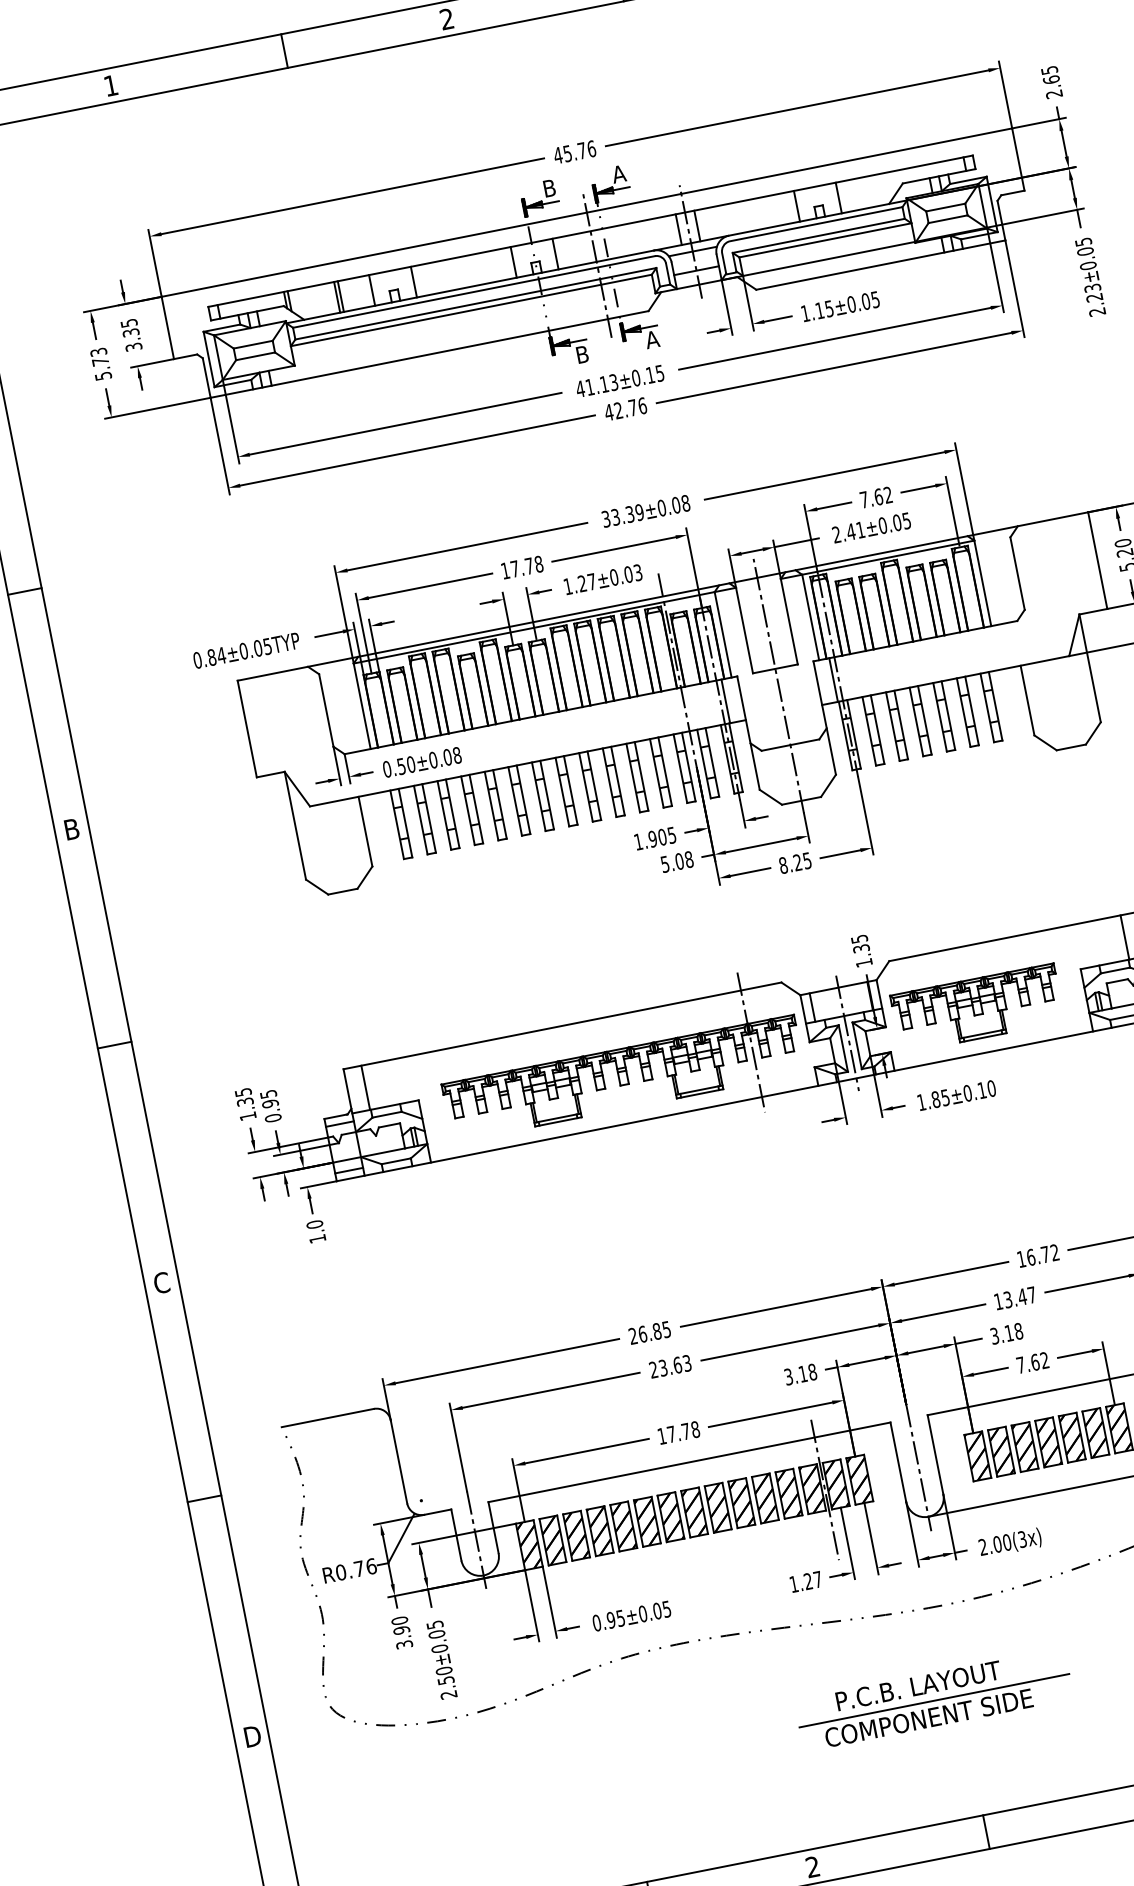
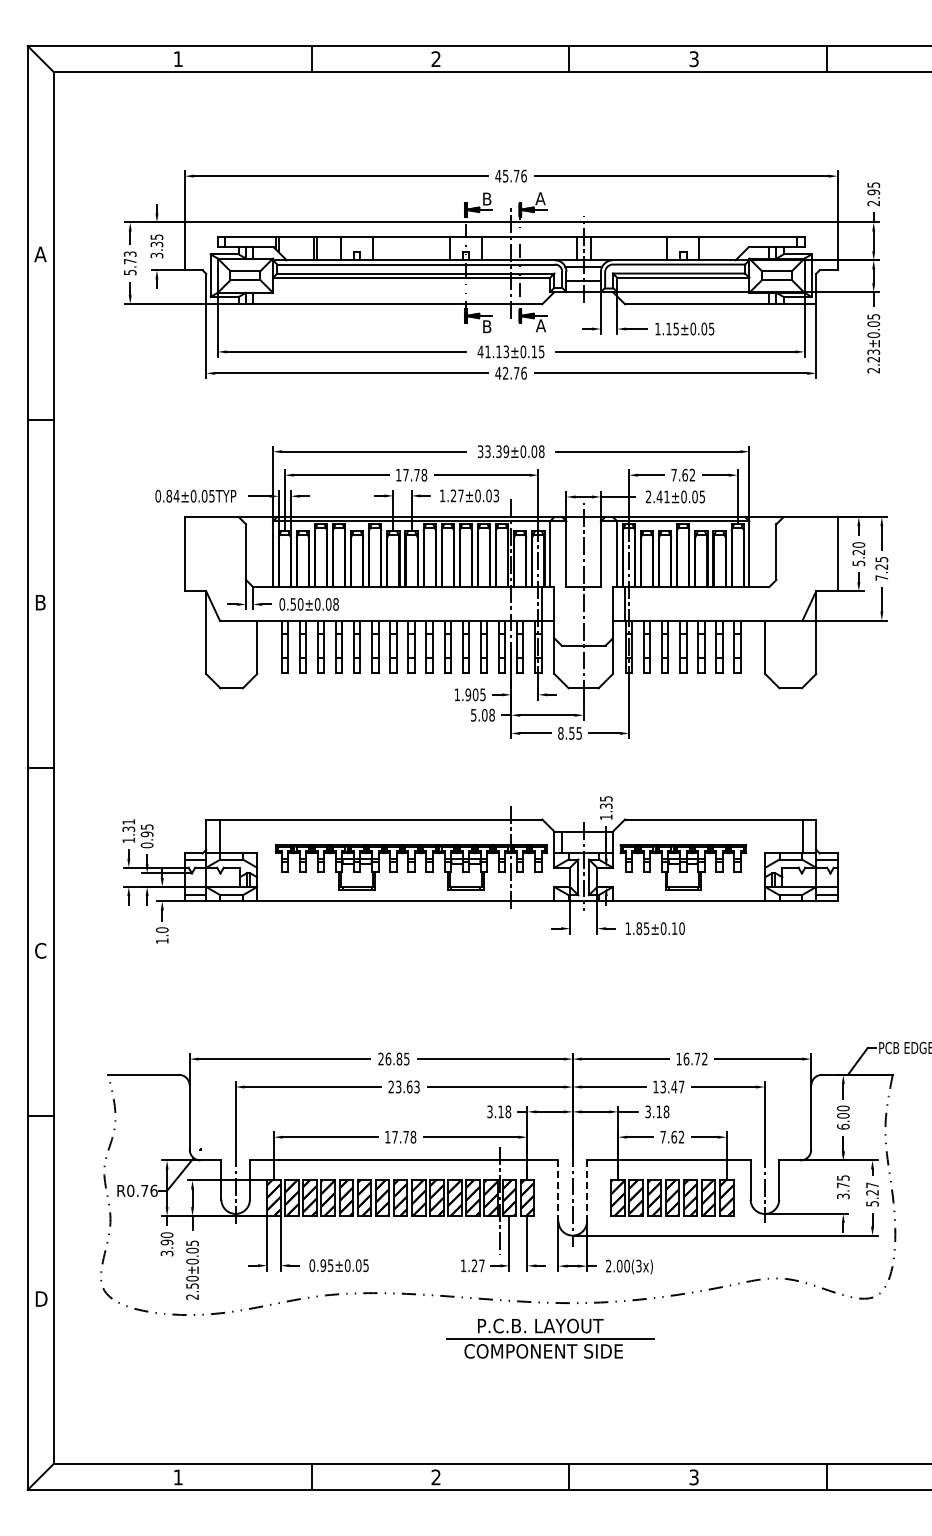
text: (1051, 80) -> (873, 192), 2.65 -> 2.95
text: (797, 862) -> (571, 733), 8.25 -> 8.55
text: (242, 1091) -> (128, 821), 1.35 -> 1.31
line: (936, 1455) -> (587, 1191), solid -> dashed
line: (898, 1462) -> (558, 1191), solid -> dashed
part: (934, 1699) -> (550, 1338), moved

